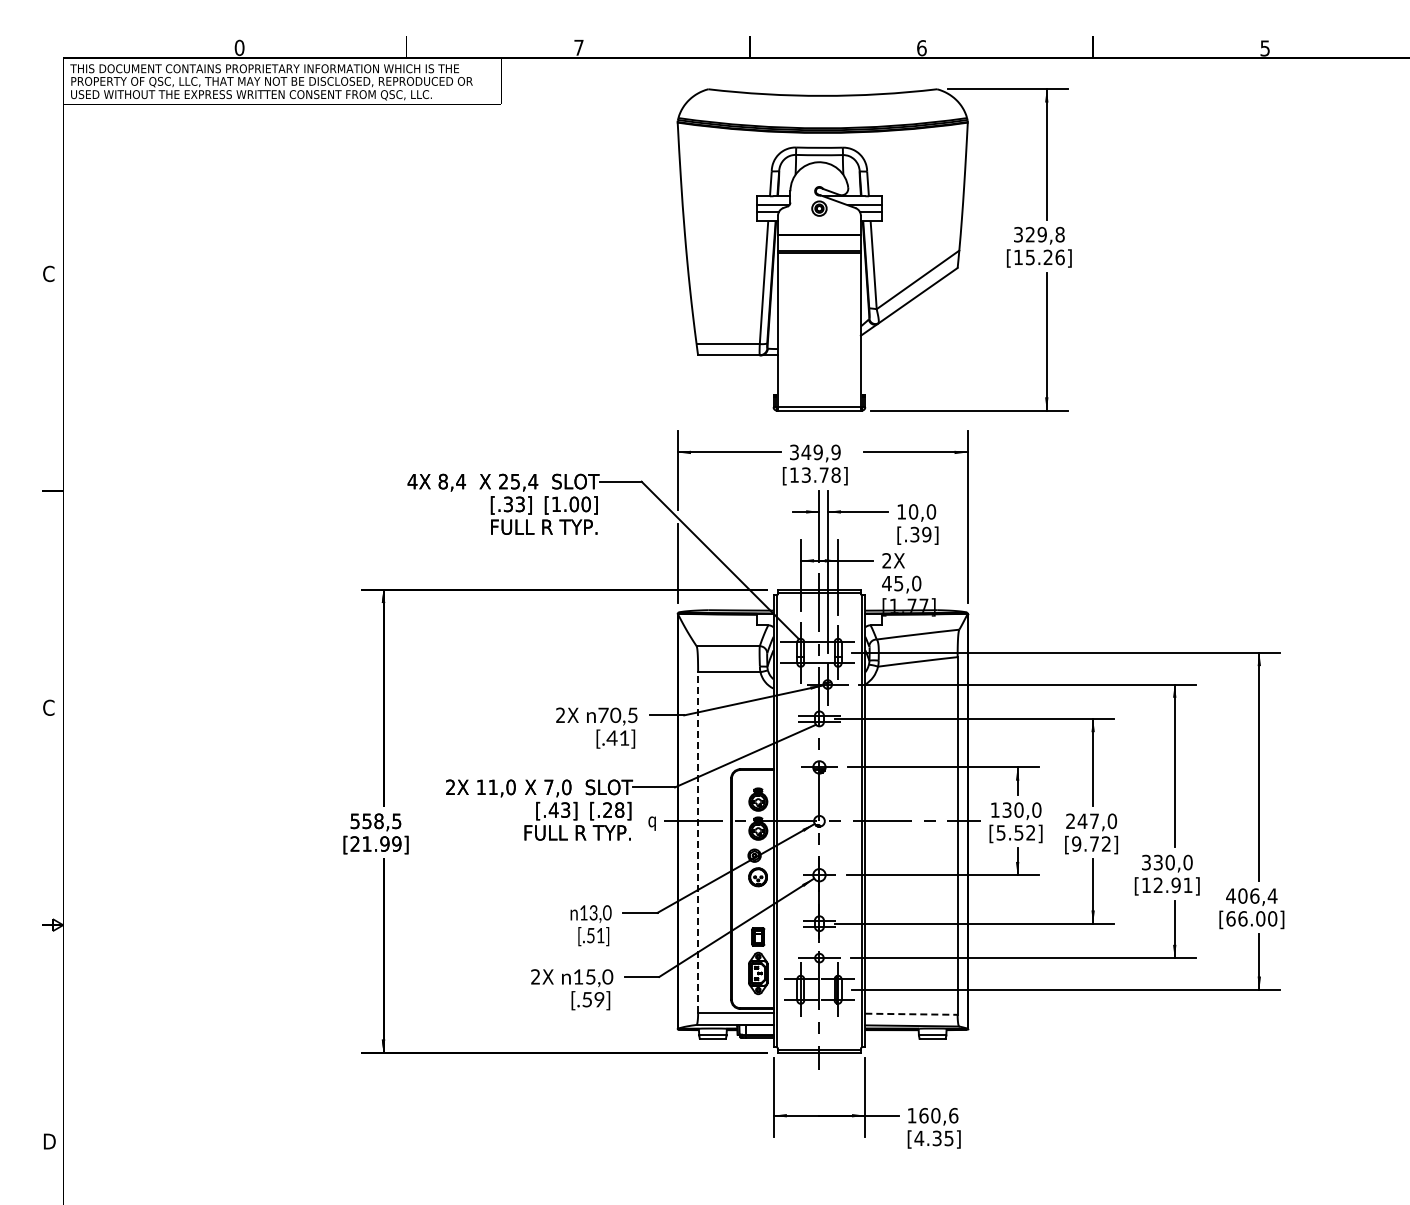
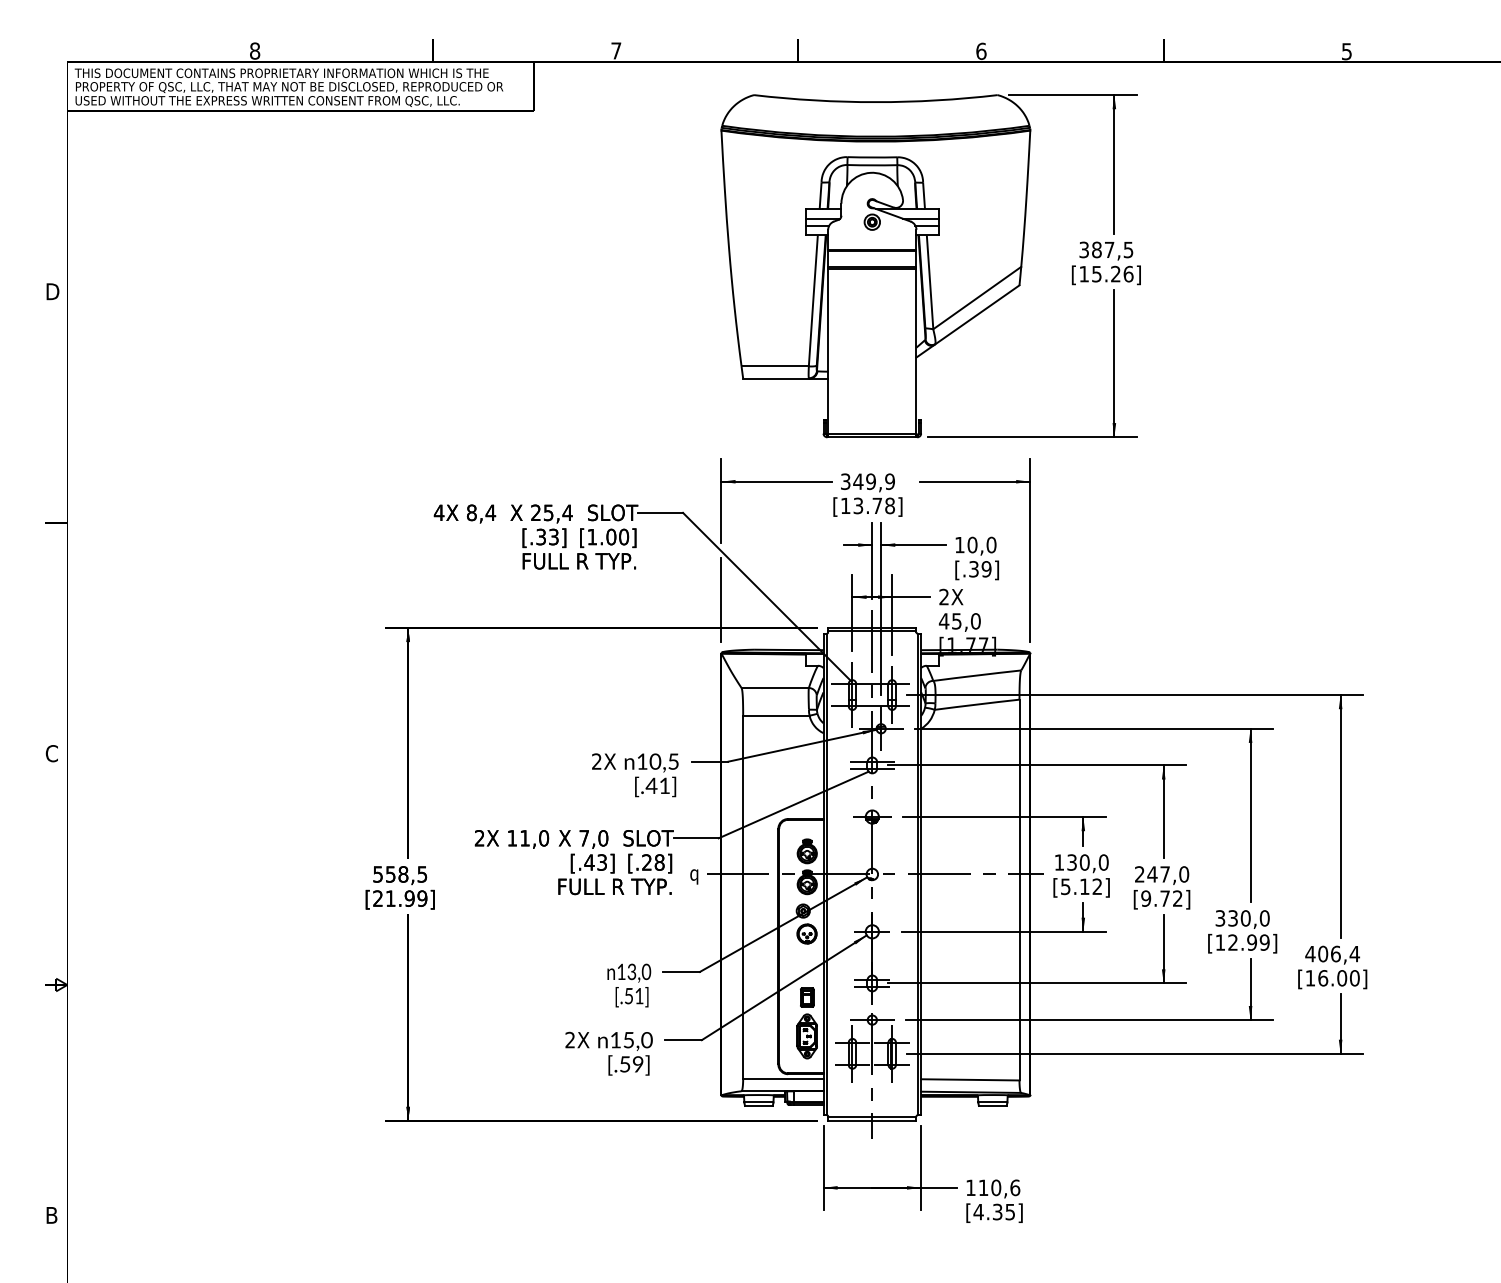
text: (239, 47) -> (254, 50), 0 -> 8
text: (1044, 234) -> (1111, 249), 329,8 -> 387,5
text: (49, 273) -> (52, 291), C -> D
text: (603, 714) -> (642, 760), 70,5 -> 10,5
text: (1018, 832) -> (1084, 886), [5.52] -> [5.12]
line: (698, 842) -> (743, 897), dashed -> solid
text: (1187, 885) -> (1264, 942), [12.91] -> [12.99]
text: (1230, 918) -> (1309, 977), [66.00] -> [16.00]
line: (911, 1014) -> (970, 1080), dashed -> solid
text: (923, 1115) -> (983, 1187), 160,6 -> 110,6
text: (50, 1141) -> (53, 1215), D -> B

